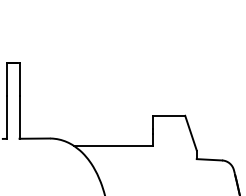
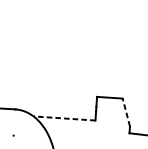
line: (190, 132) -> (125, 111), solid -> dashed
line: (112, 145) -> (64, 118), solid -> dashed

